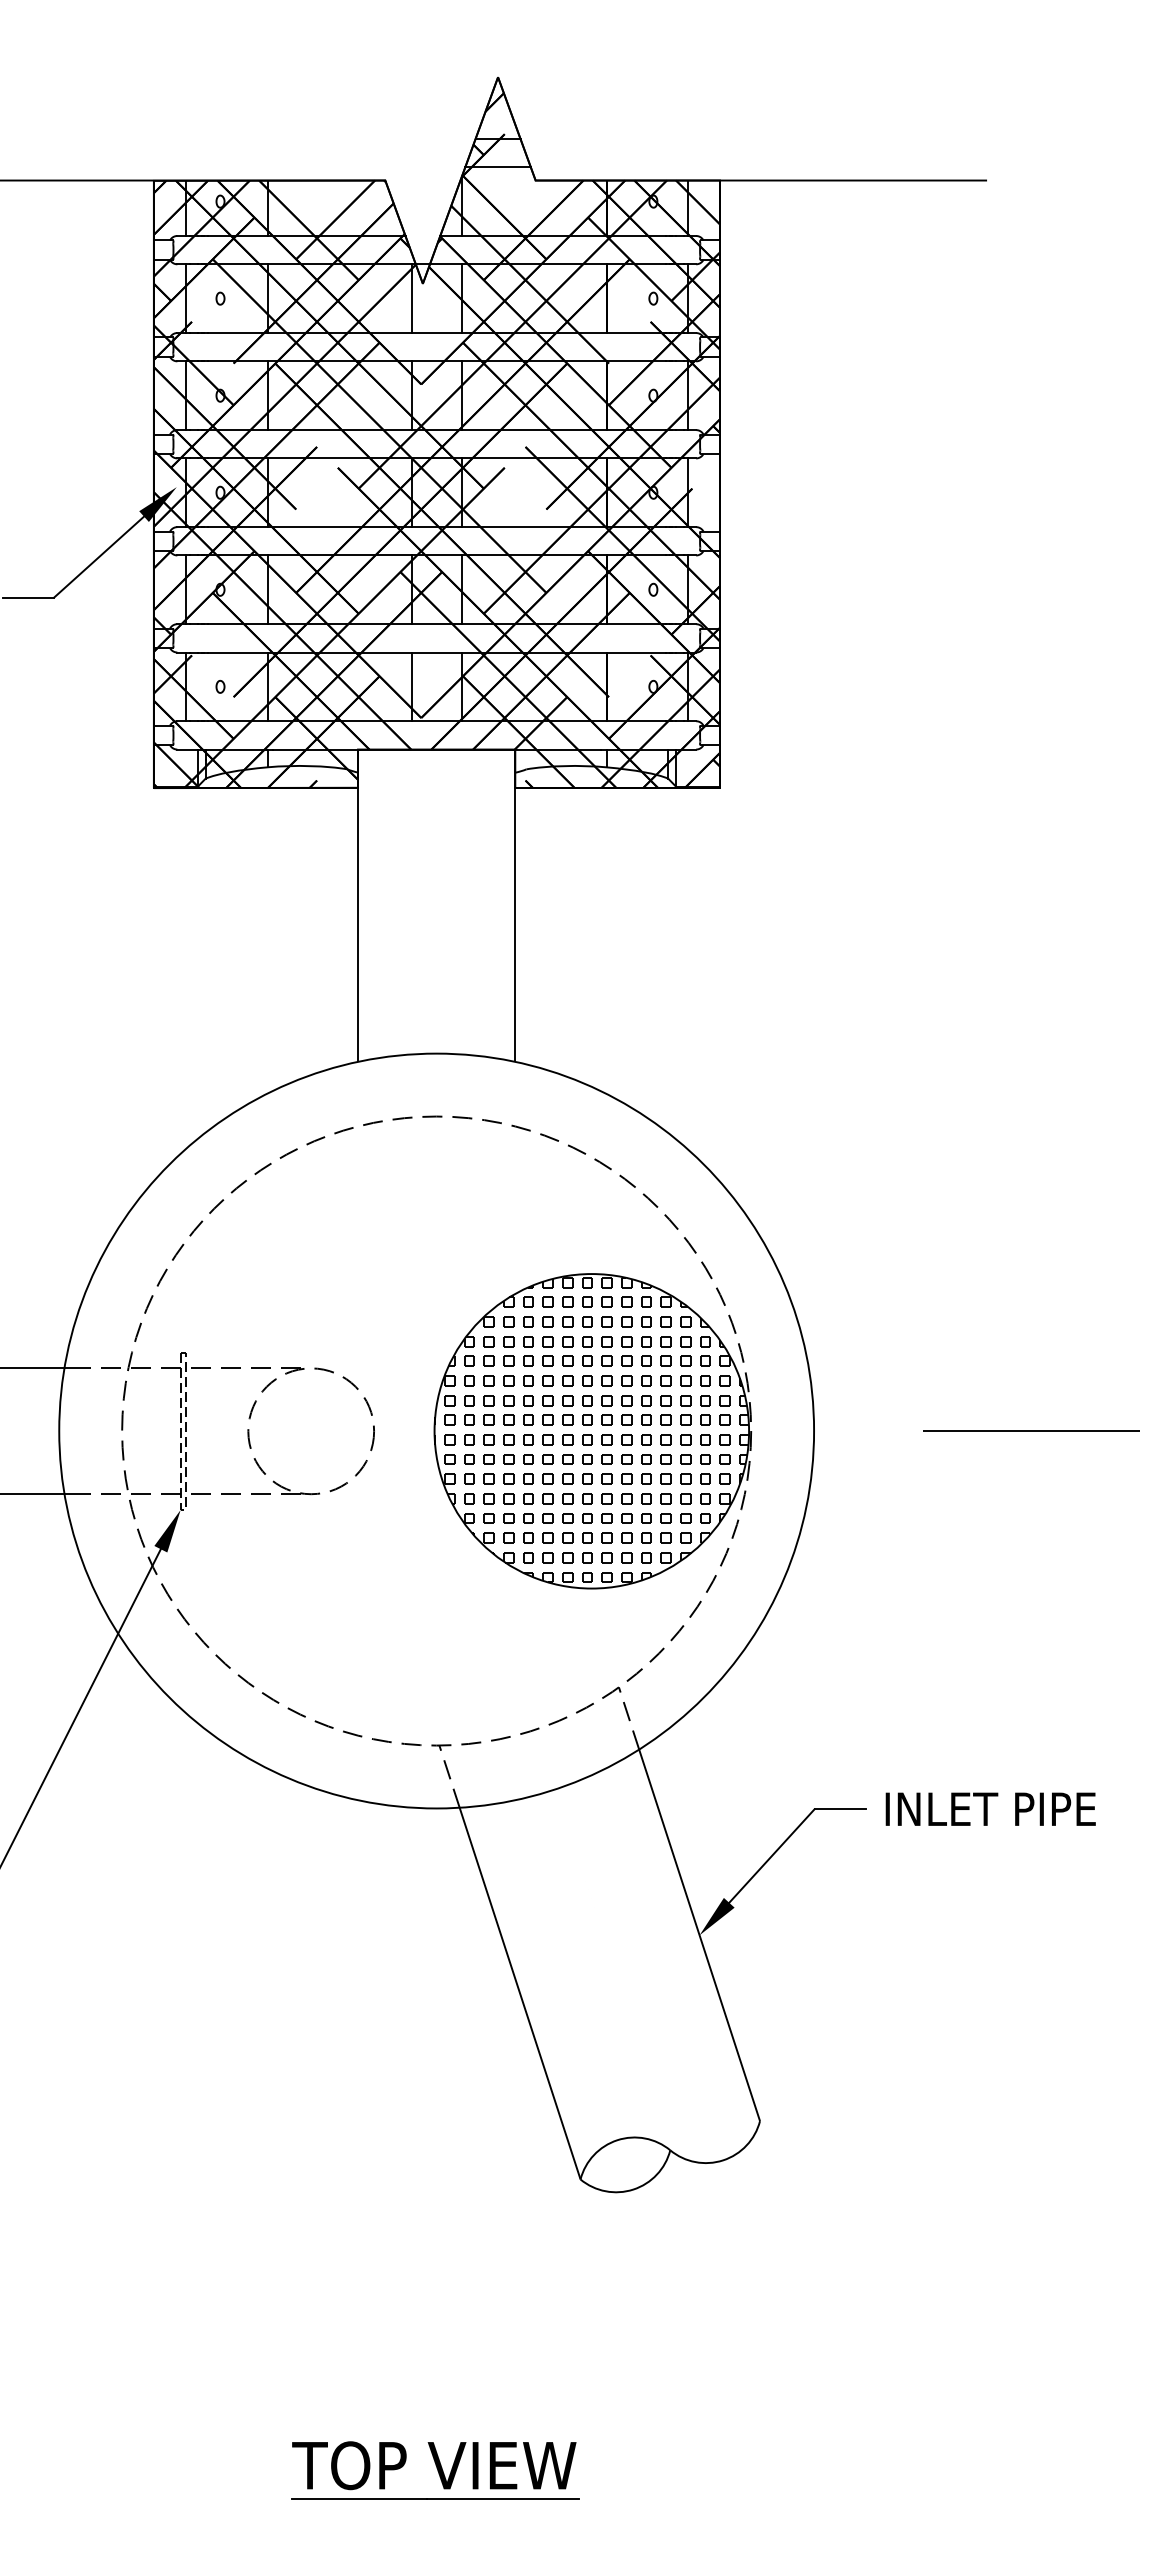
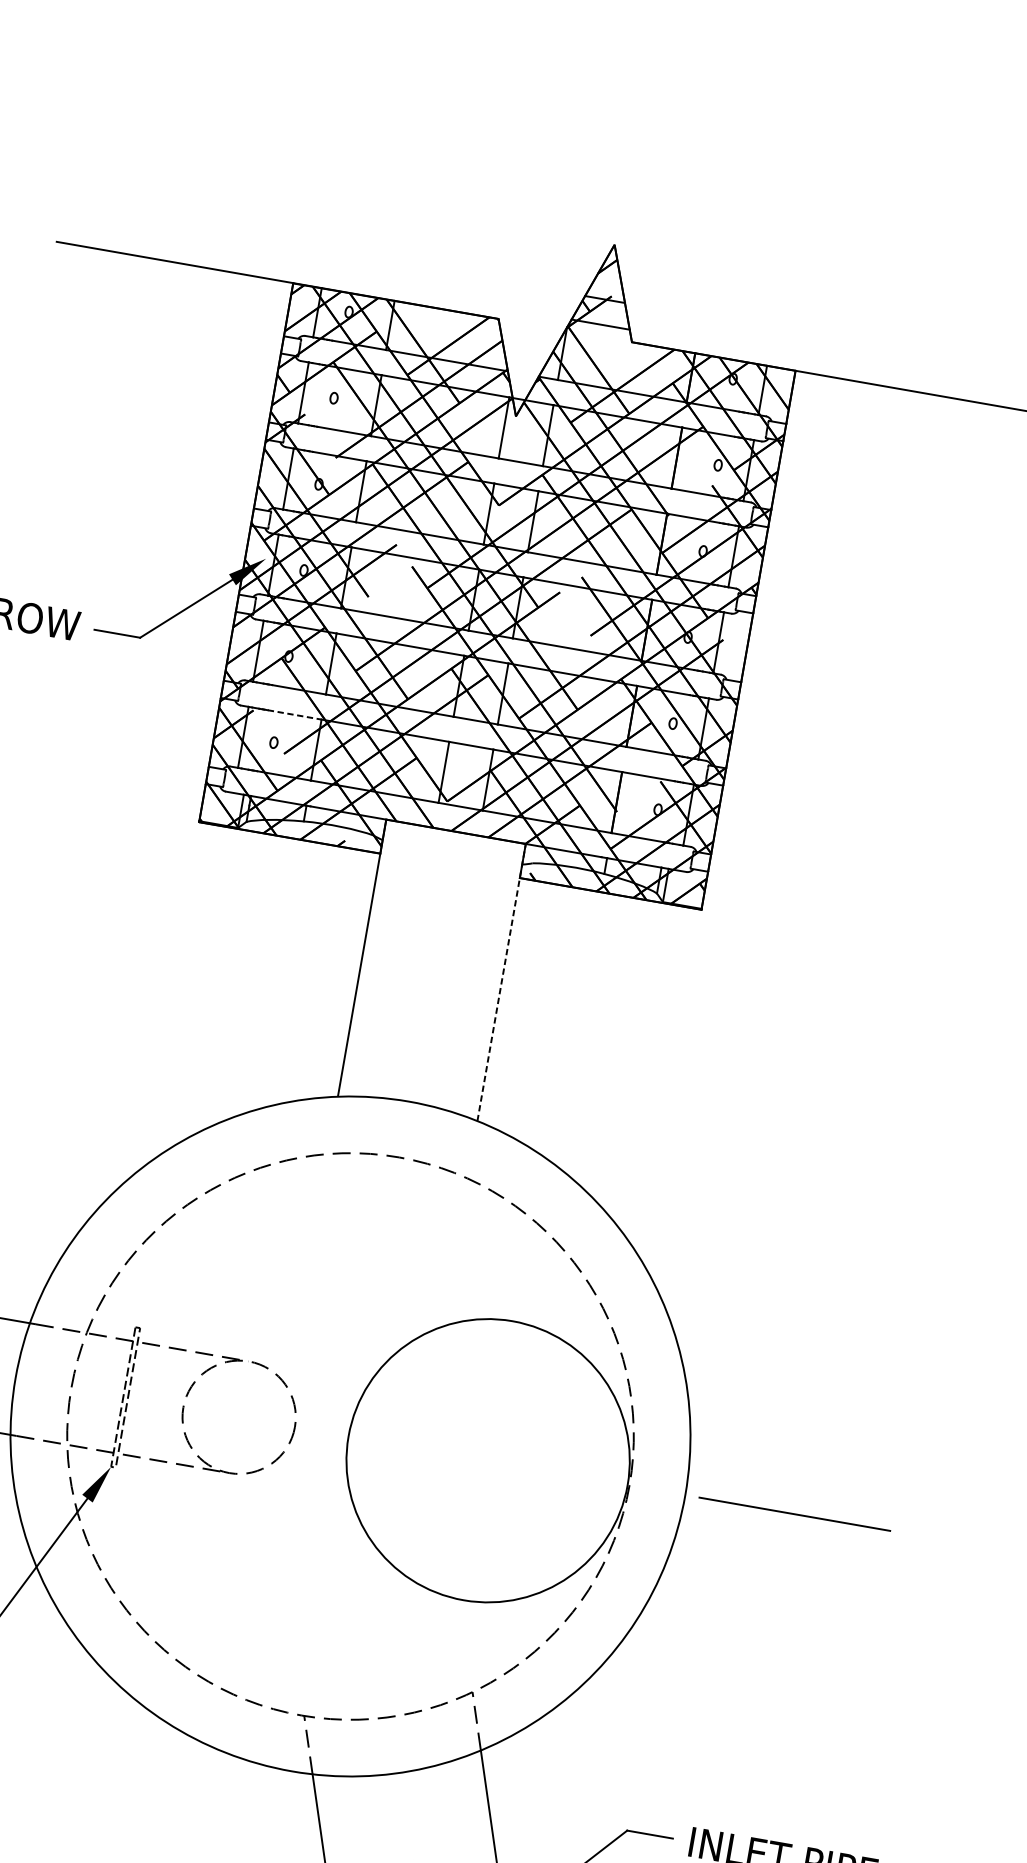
line: (238, 652) -> (295, 715), solid -> dashed
line: (515, 903) -> (502, 980), solid -> dashed
hatch: (591, 1429) -> (488, 1459), removed
line: (1031, 1430) -> (794, 1513), moved

